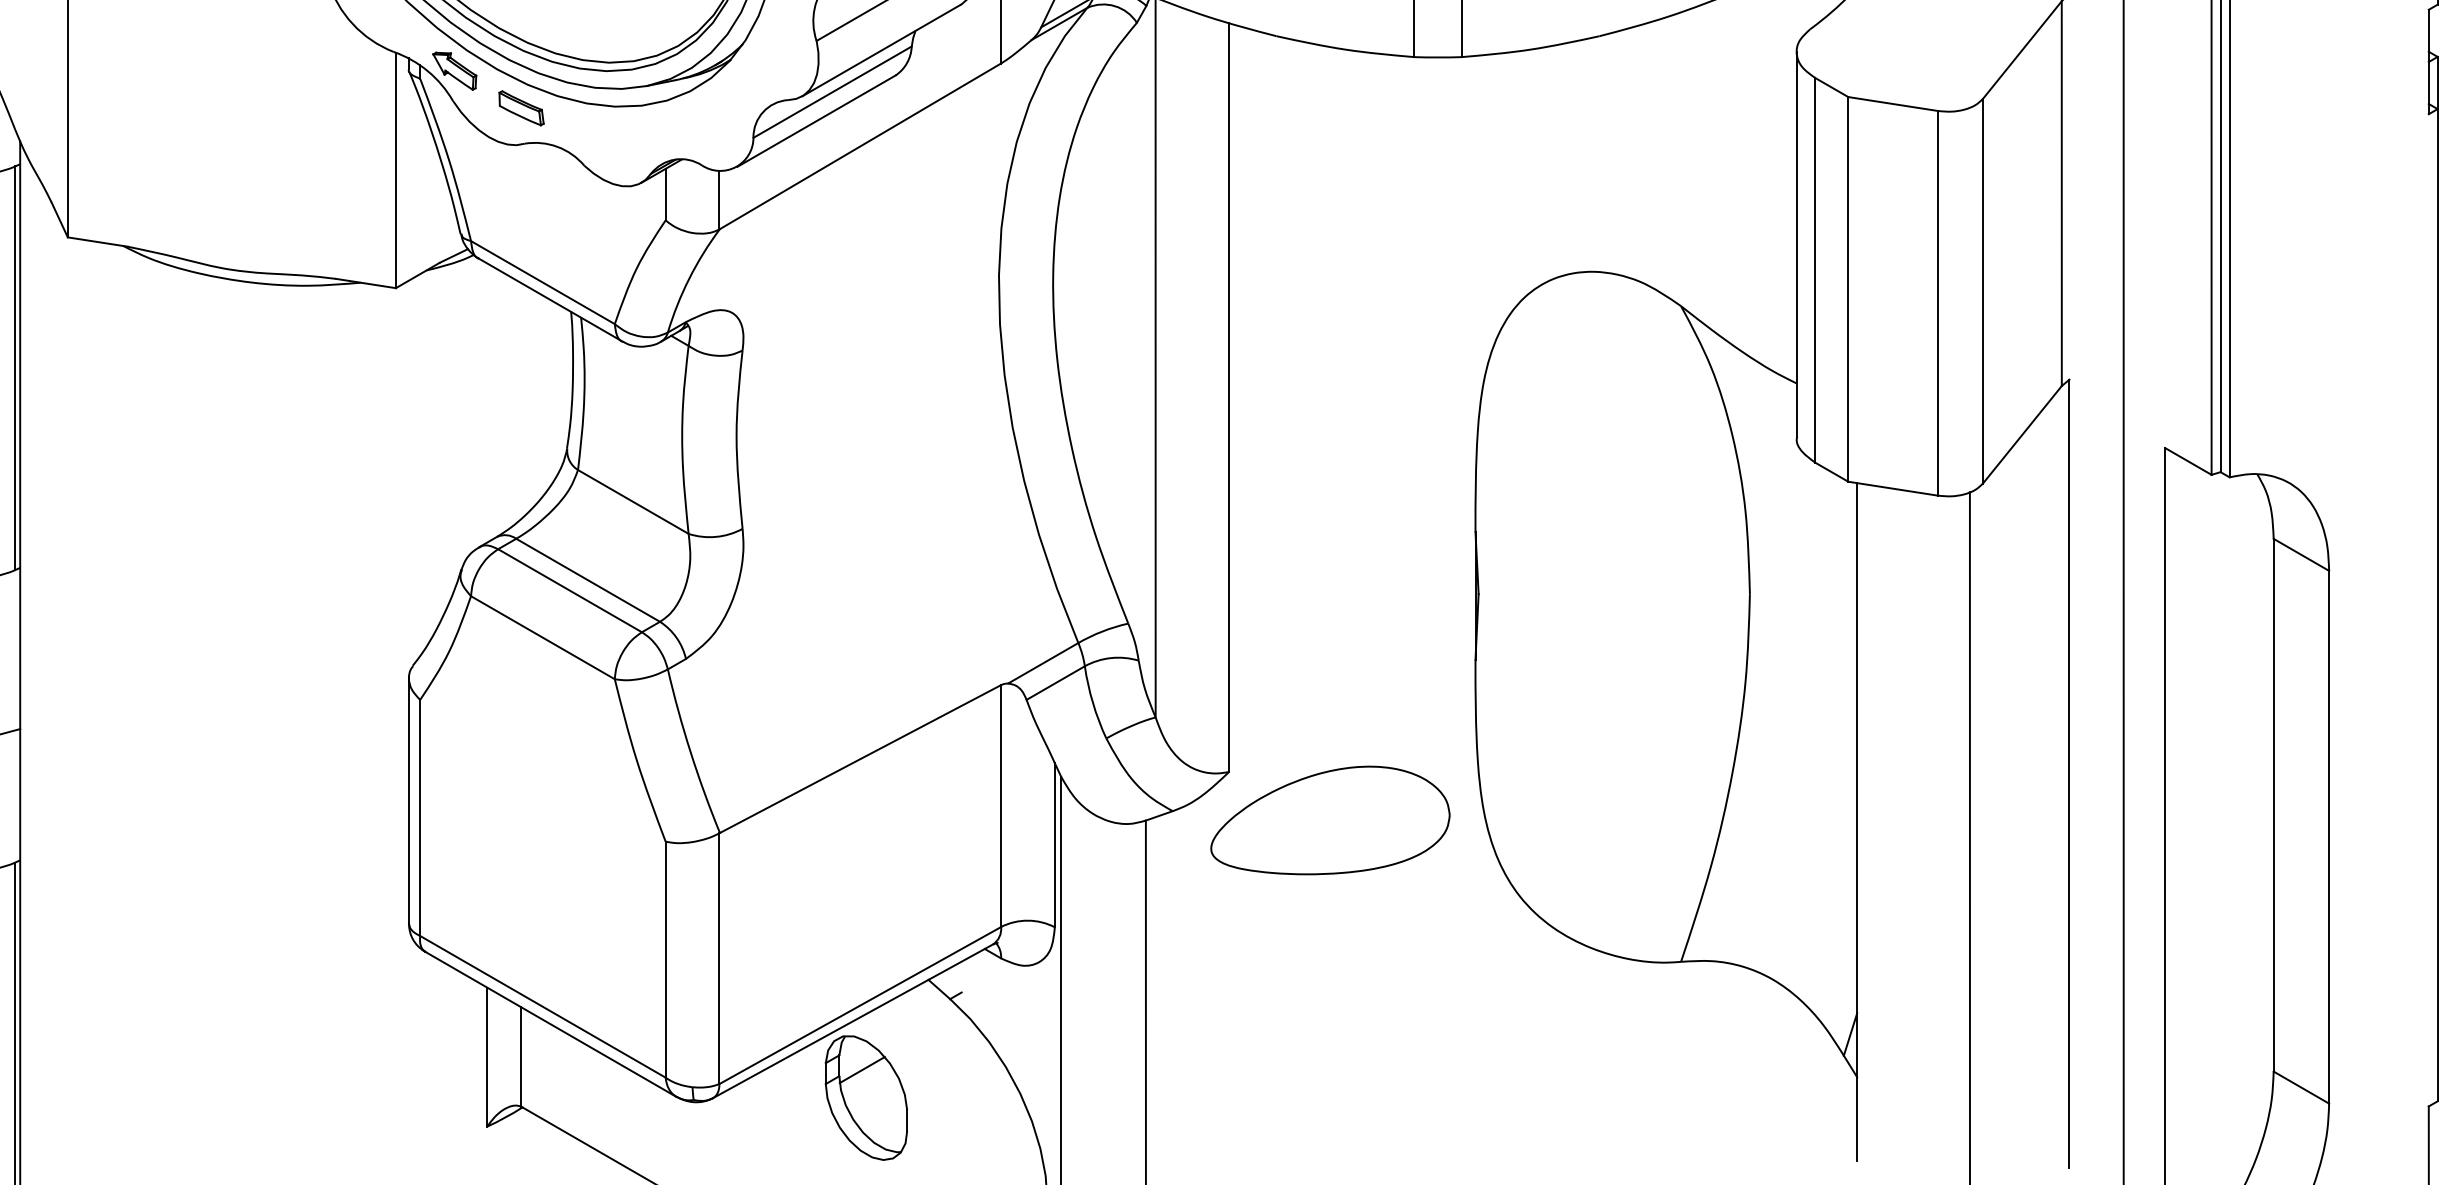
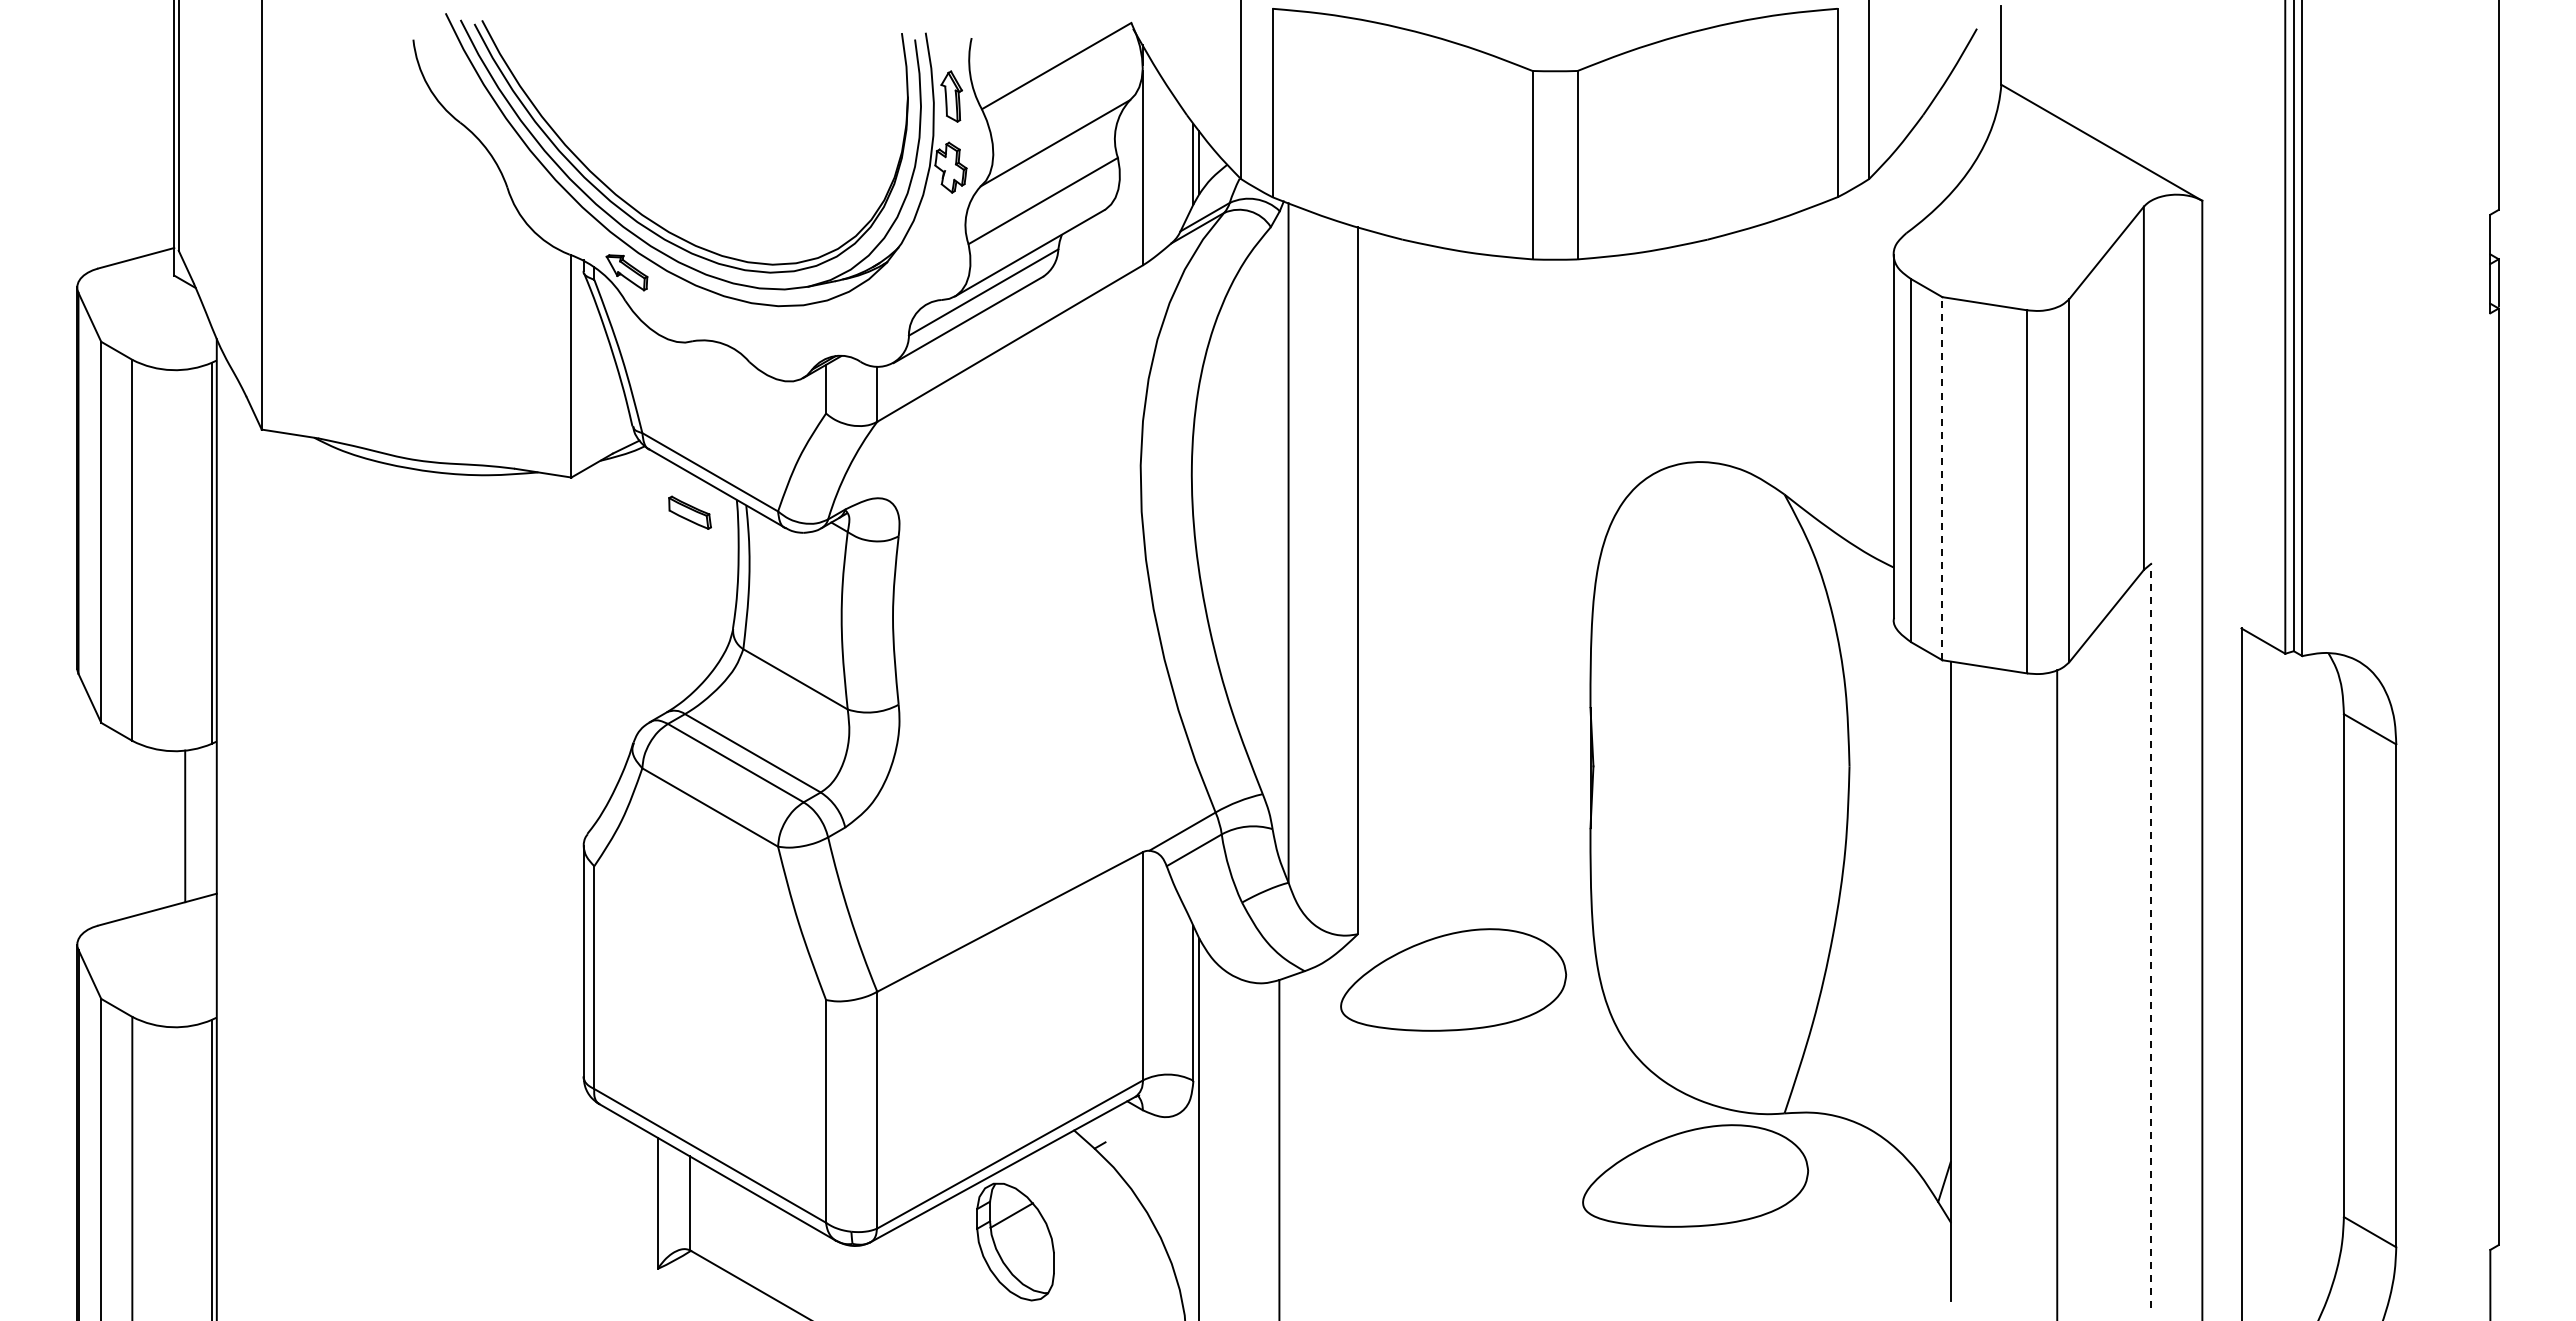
part: (520, 108) -> (689, 512), moved
line: (1848, 289) -> (1942, 478), solid -> dashed
line: (2069, 773) -> (2151, 935), solid -> dashed
part: (1586, 1027) -> (1695, 1175), added

